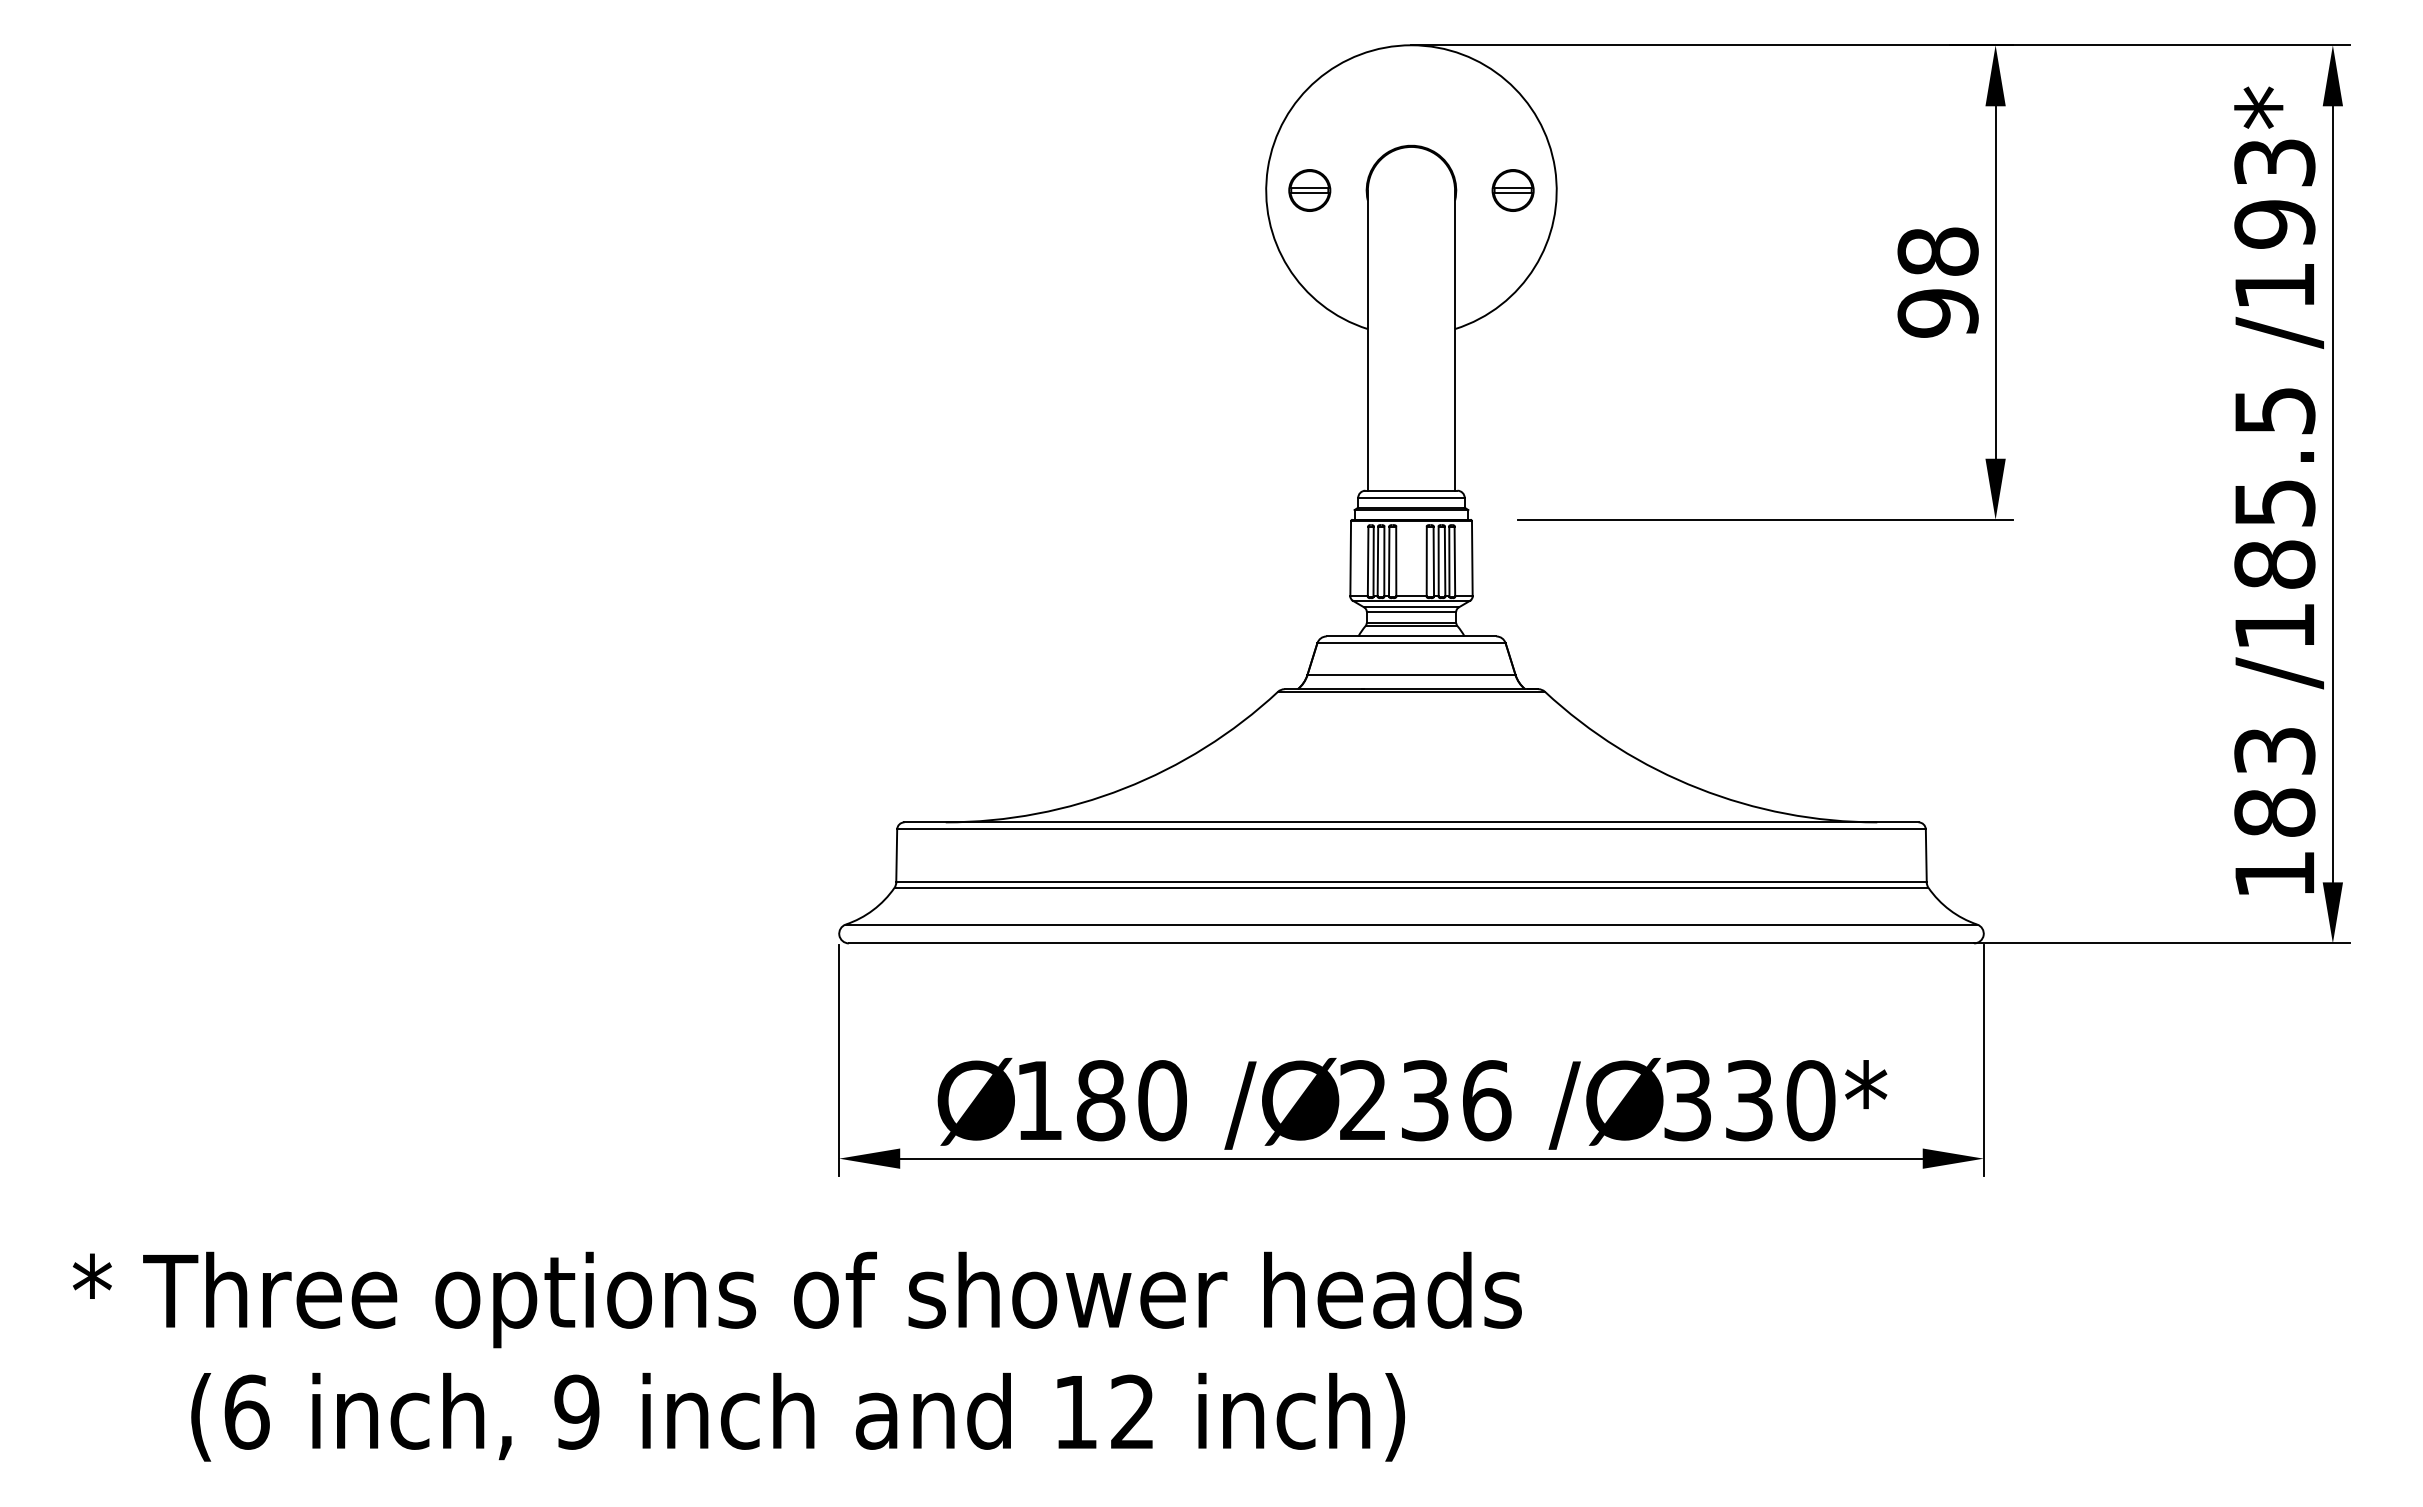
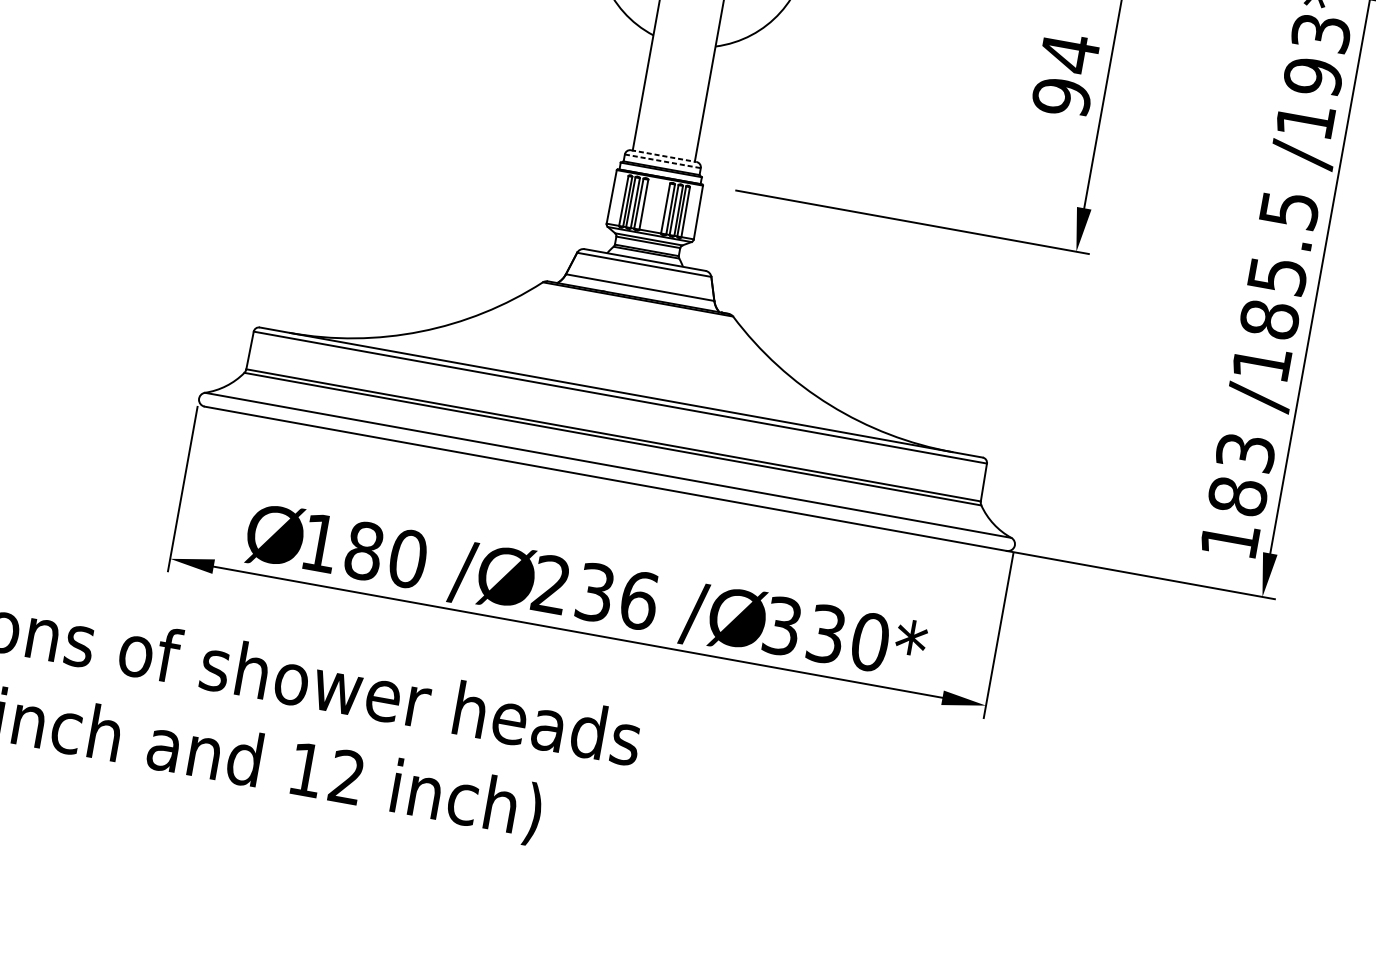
text: (1937, 251) -> (1069, 53), 98 -> 94
line: (1411, 490) -> (663, 155), solid -> dashed
line: (1411, 497) -> (662, 160), solid -> dashed

